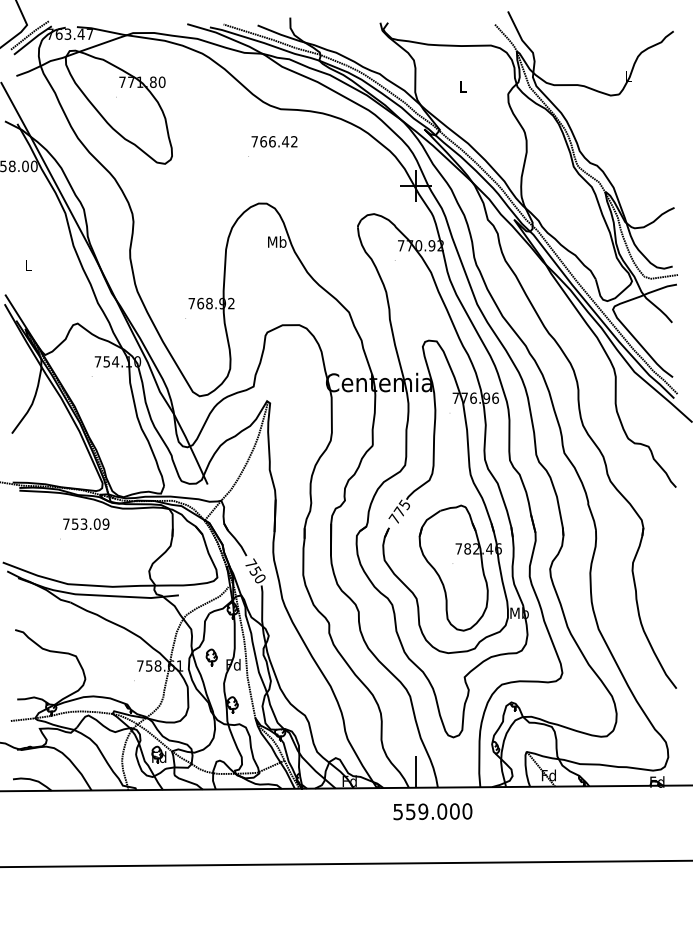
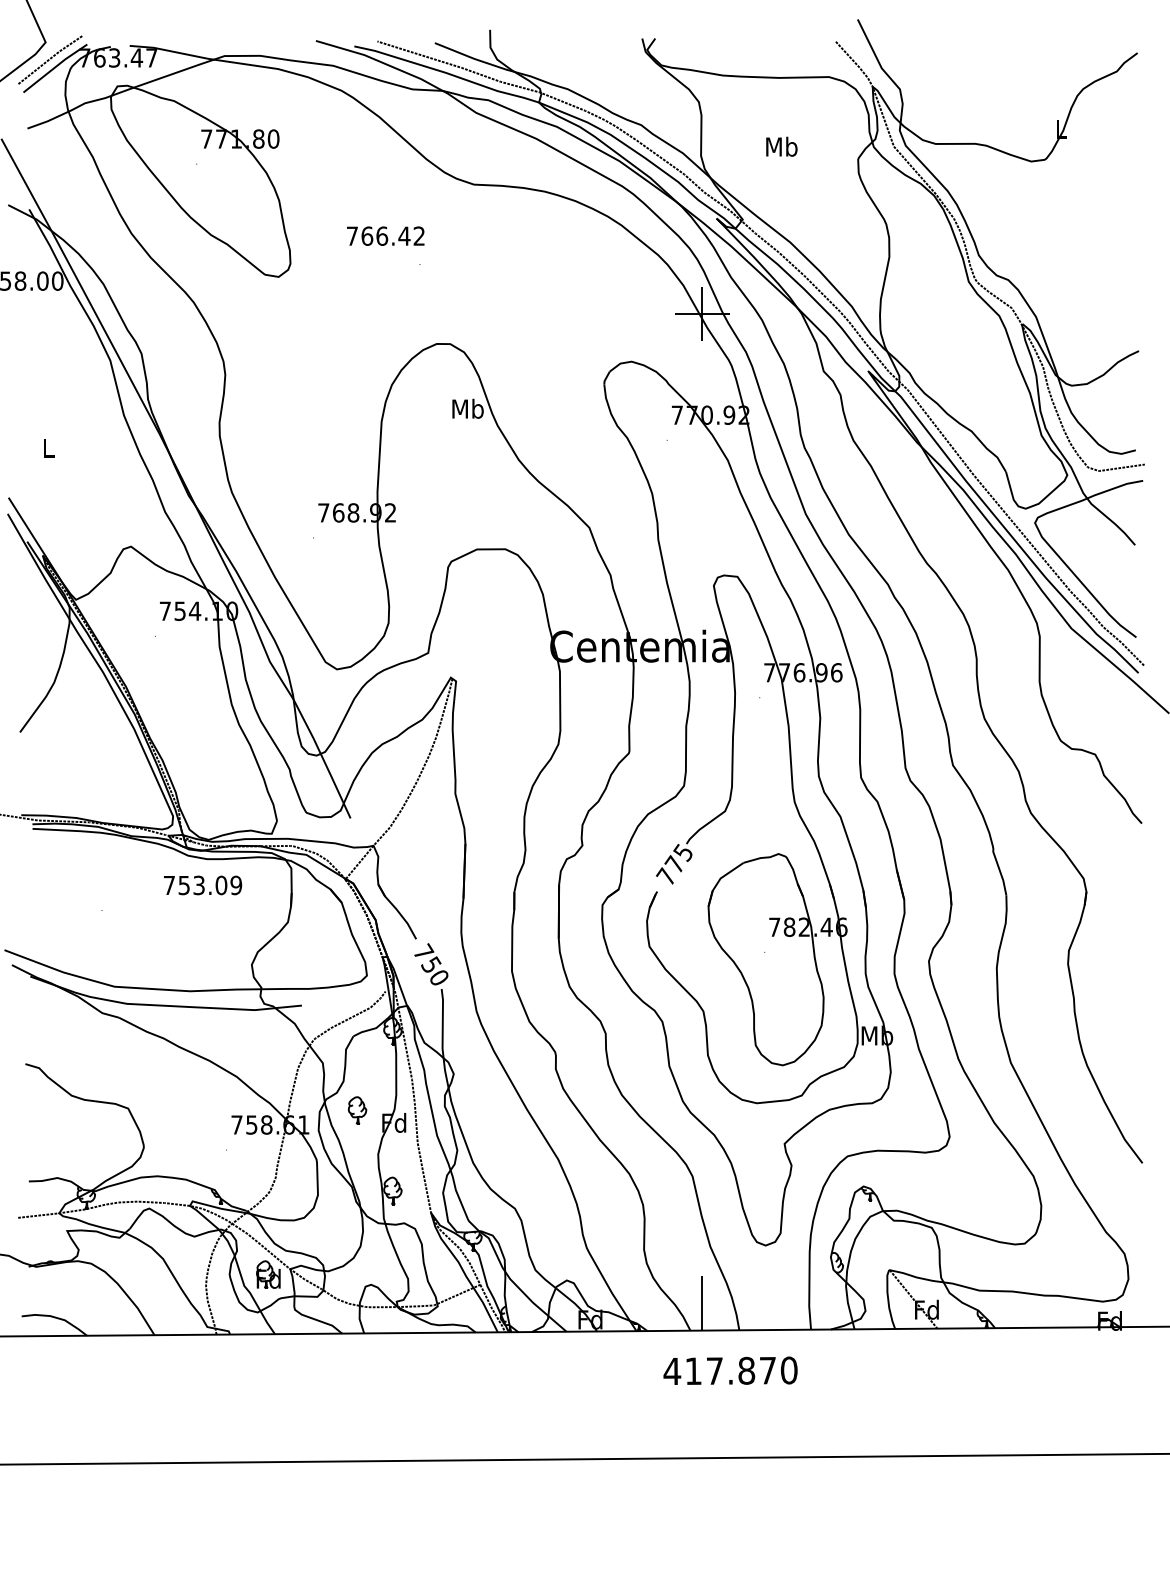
text: (462, 86) -> (780, 146), L -> Mb
text: (274, 141) -> (385, 235), moved
text: (86, 523) -> (203, 884), moved
text: (426, 811) -> (720, 1370), 559.000 -> 417.870

